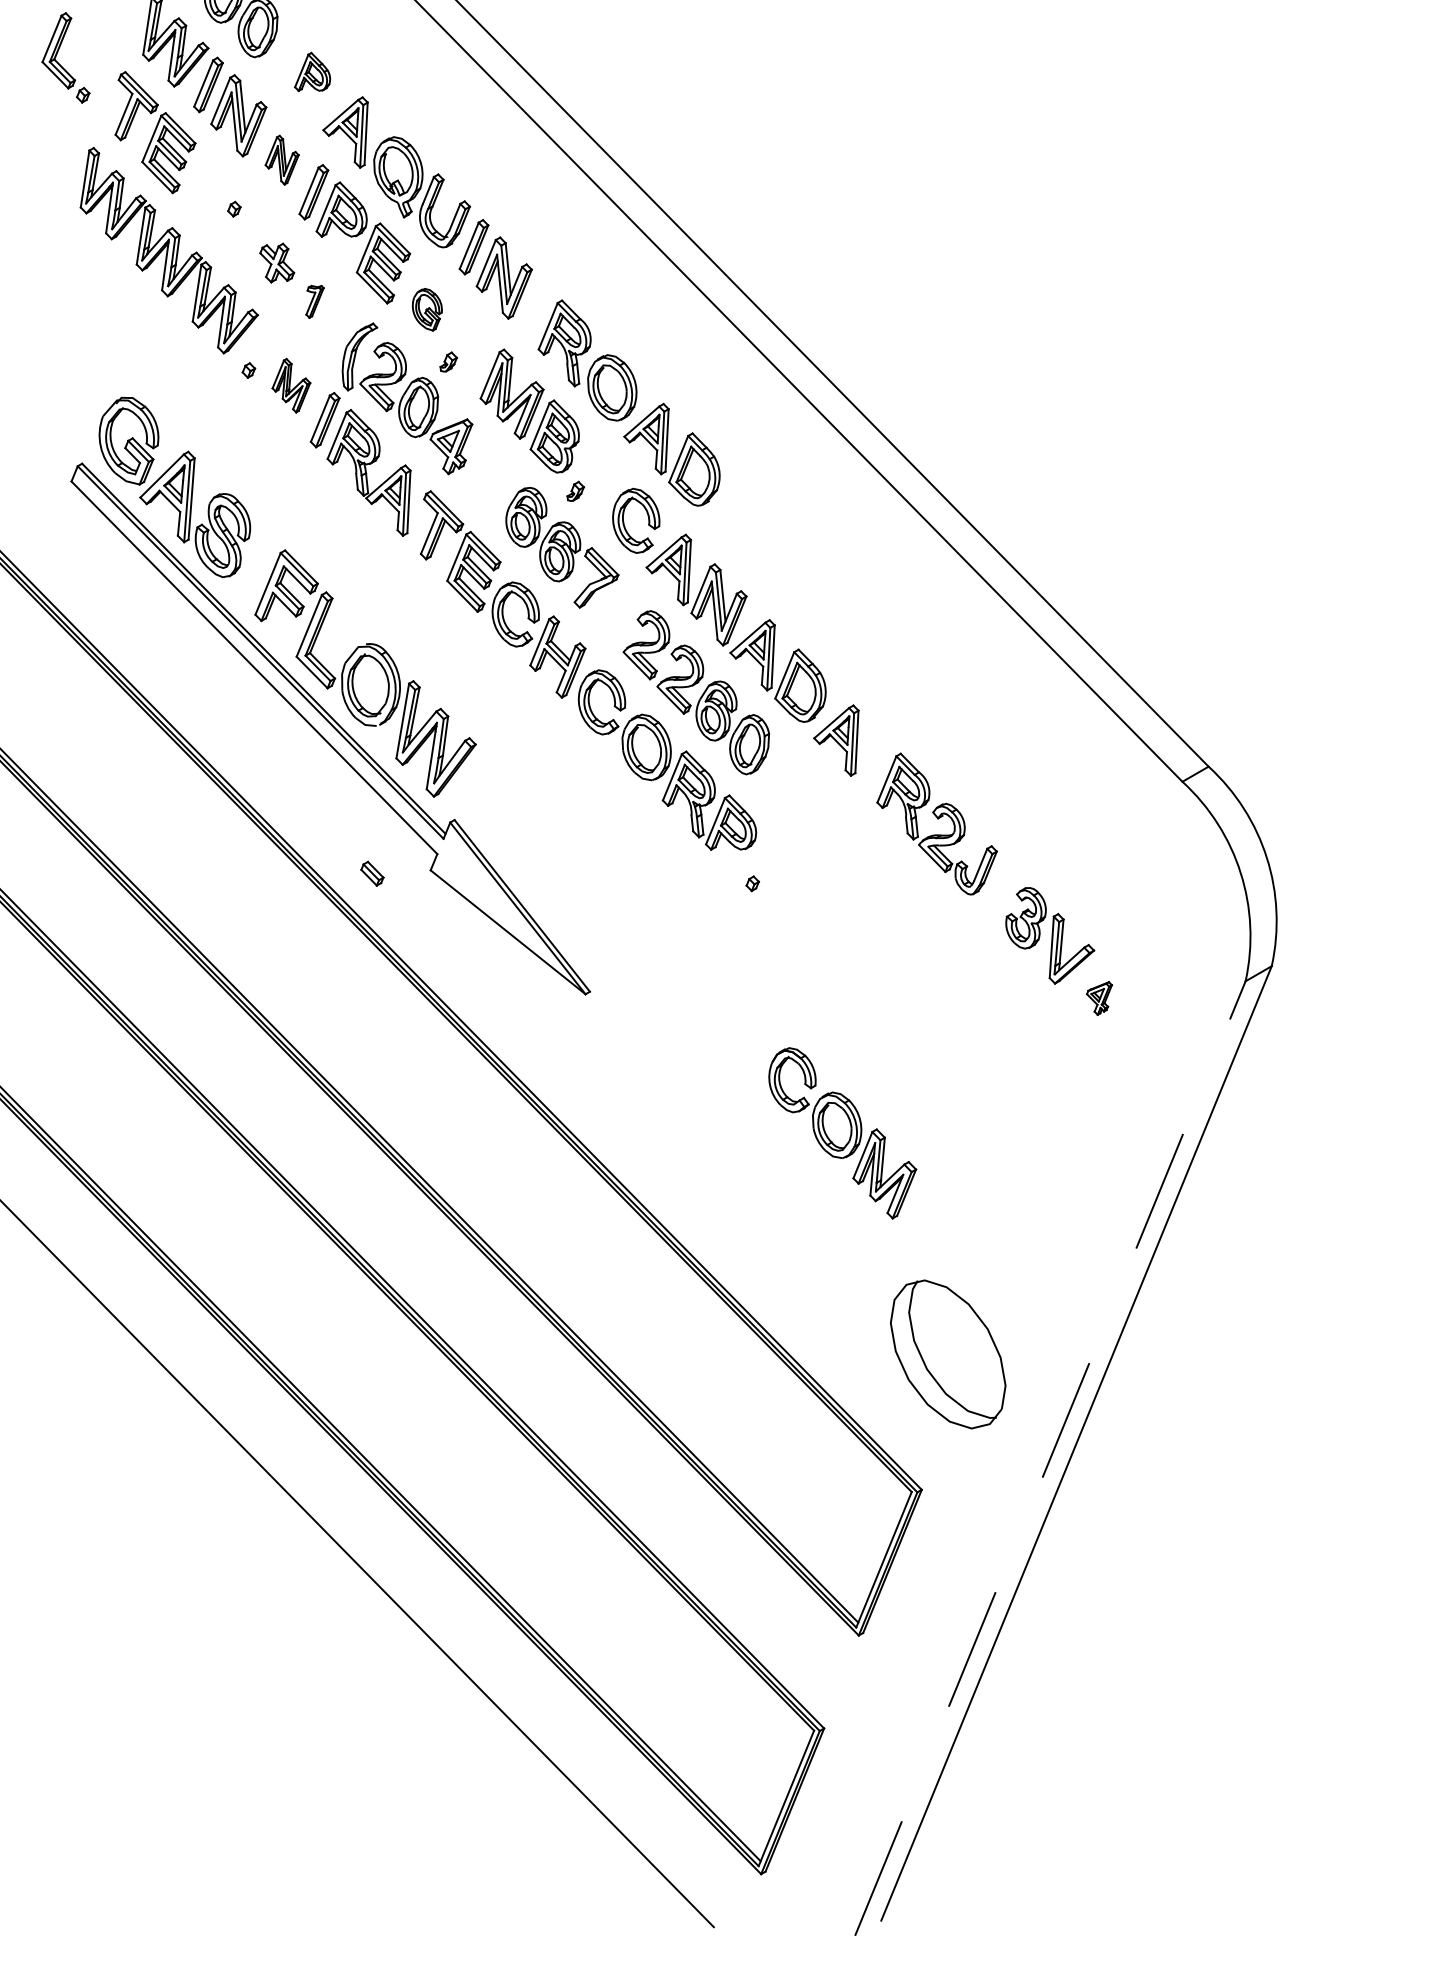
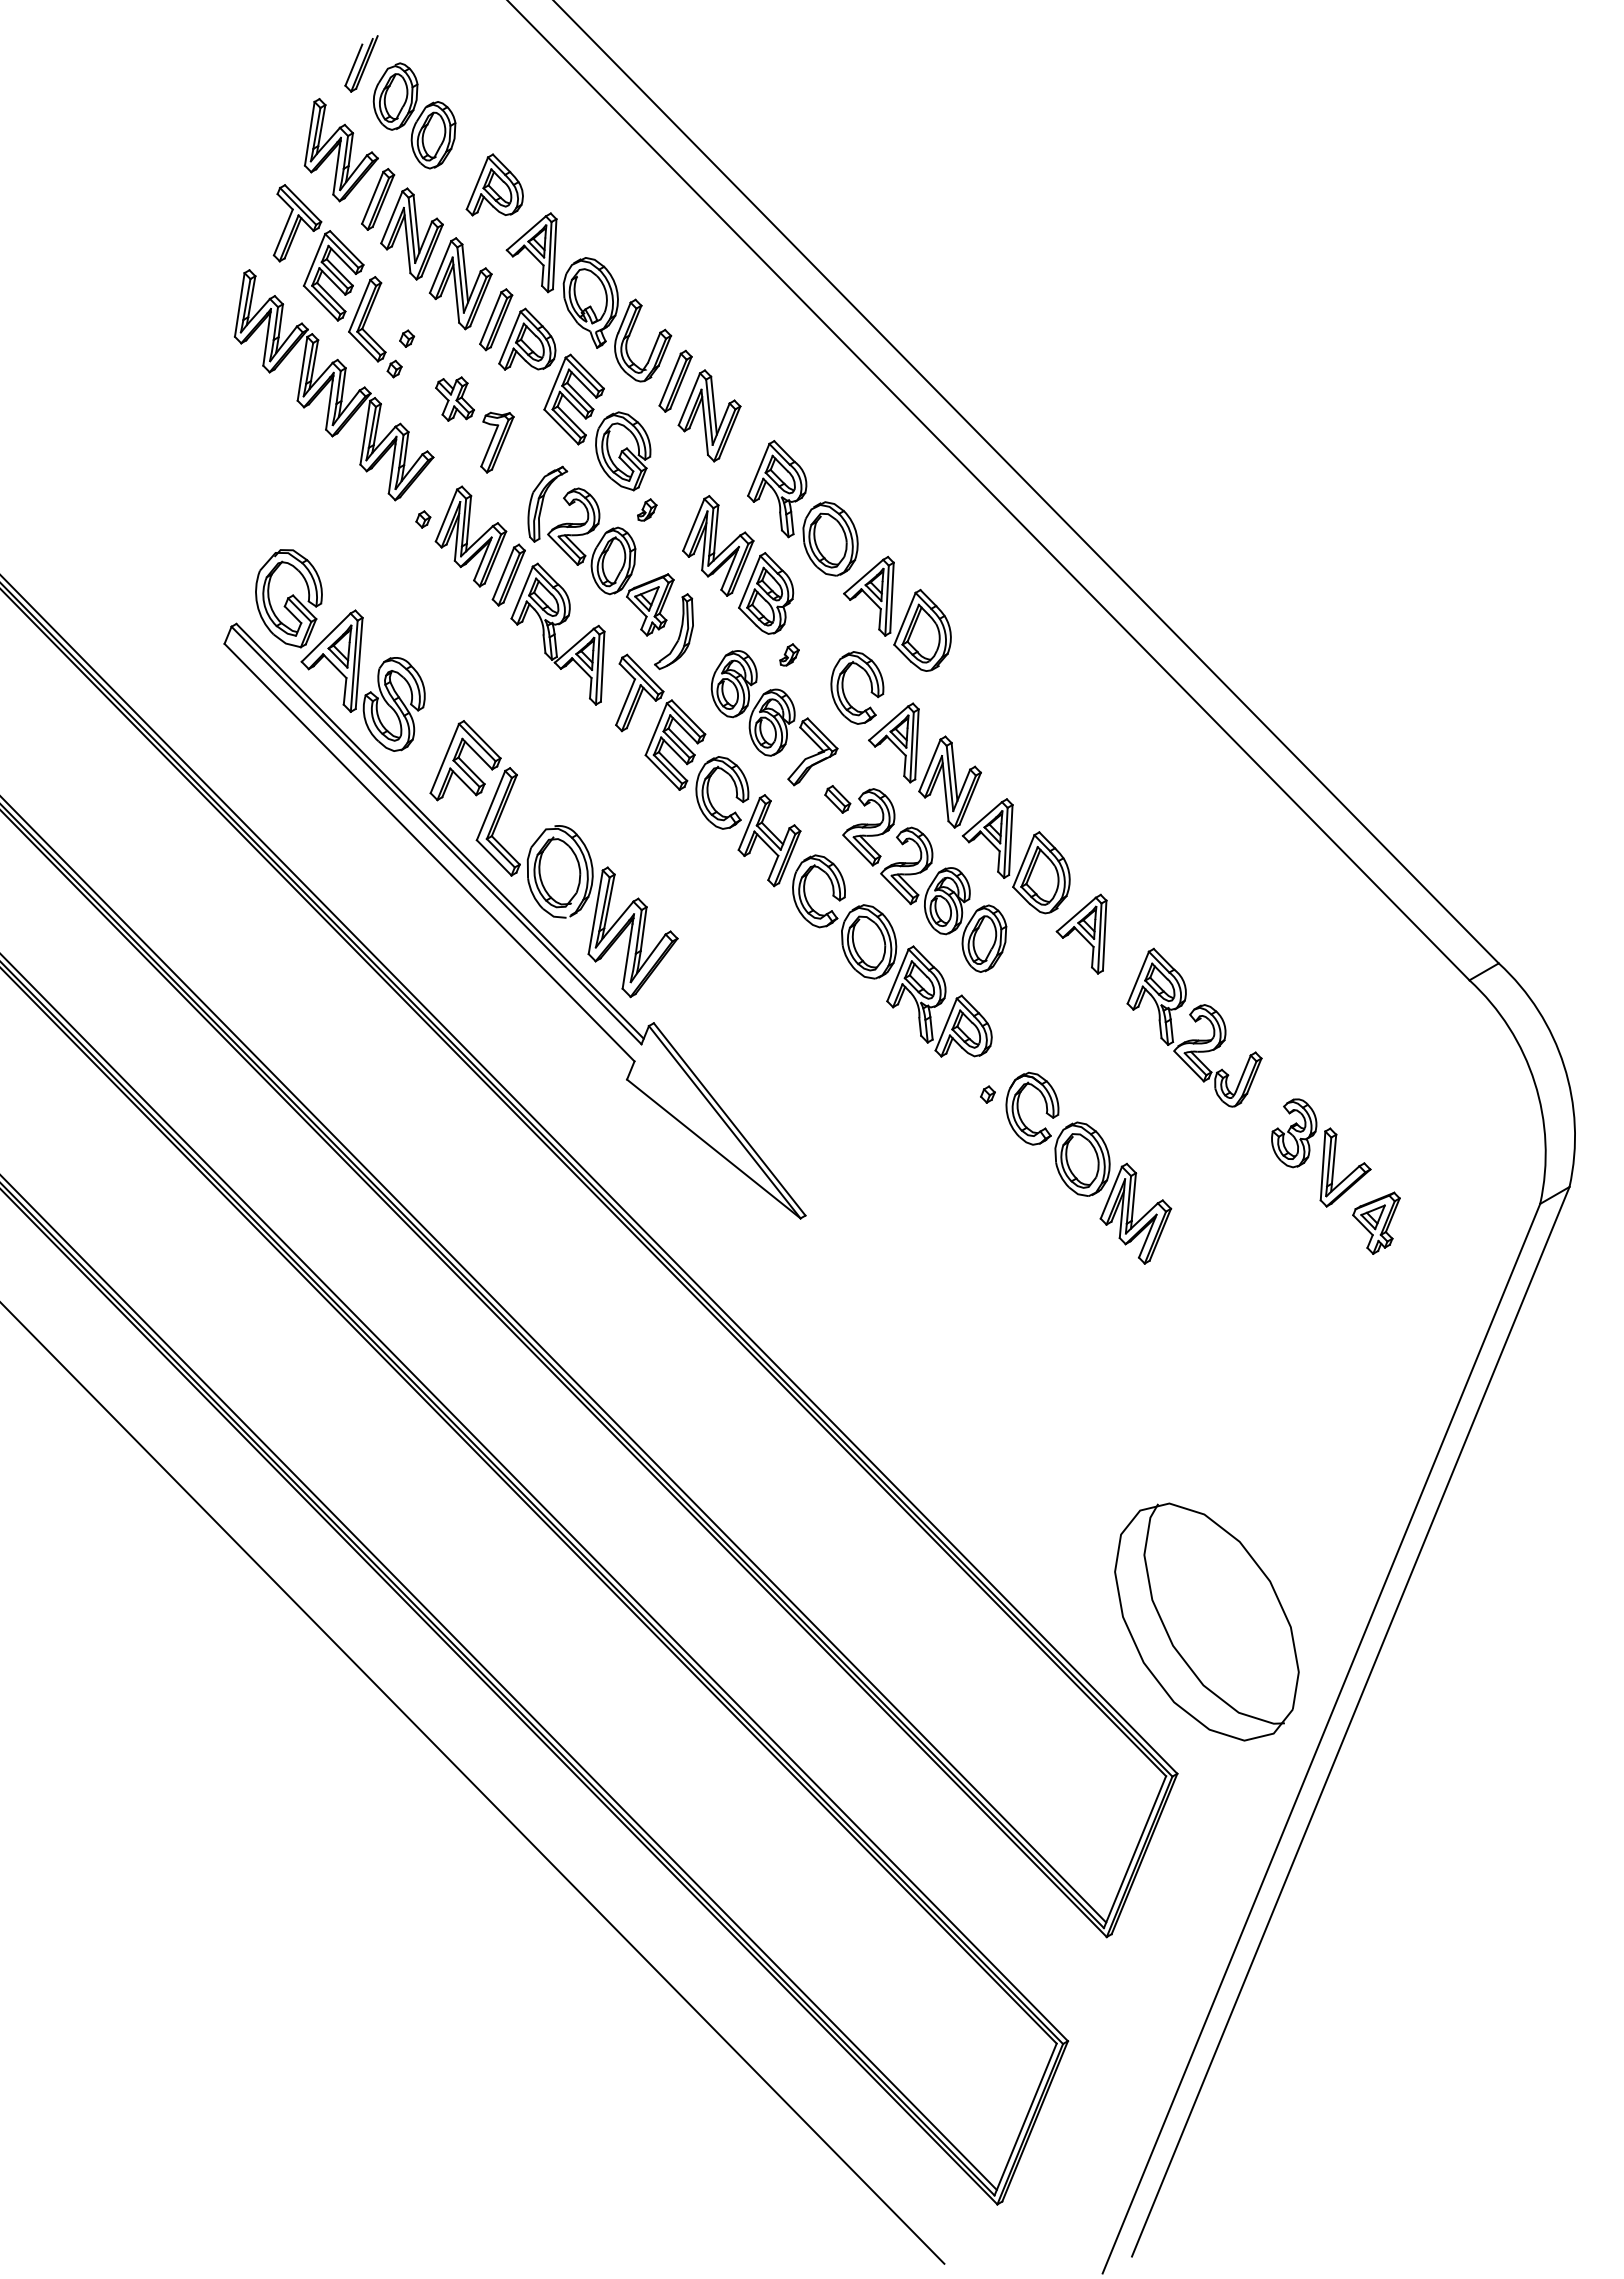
part: (59, 63) -> (368, 333), moved
part: (312, 71) -> (494, 184), size x1.43
part: (282, 159) -> (460, 283), size x1.67
part: (315, 301) -> (497, 442), size x1.67
part: (427, 309) -> (623, 451), size x1.67
part: (290, 385) -> (470, 536), size x1.67
part: (477, 471) -> (679, 632), added
part: (372, 873) -> (837, 799), moved
part: (1099, 997) -> (1376, 1222), size x1.67
part: (842, 1132) -> (1088, 1167), moved
part: (947, 1353) -> (1206, 1621), size x1.43
line: (1050, 1458) -> (1321, 1738), dashed -> solid

